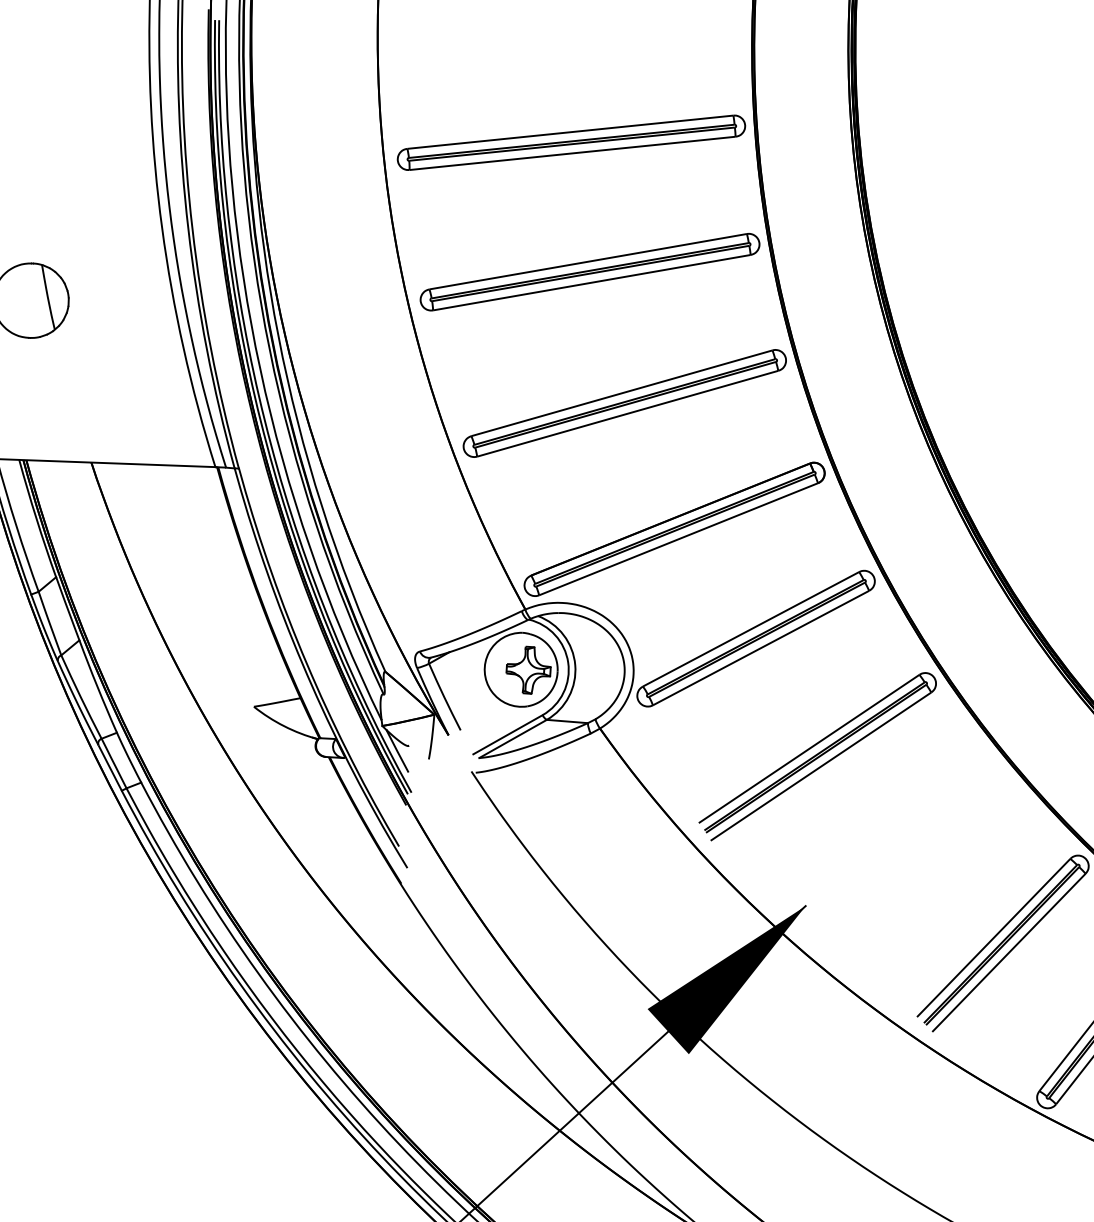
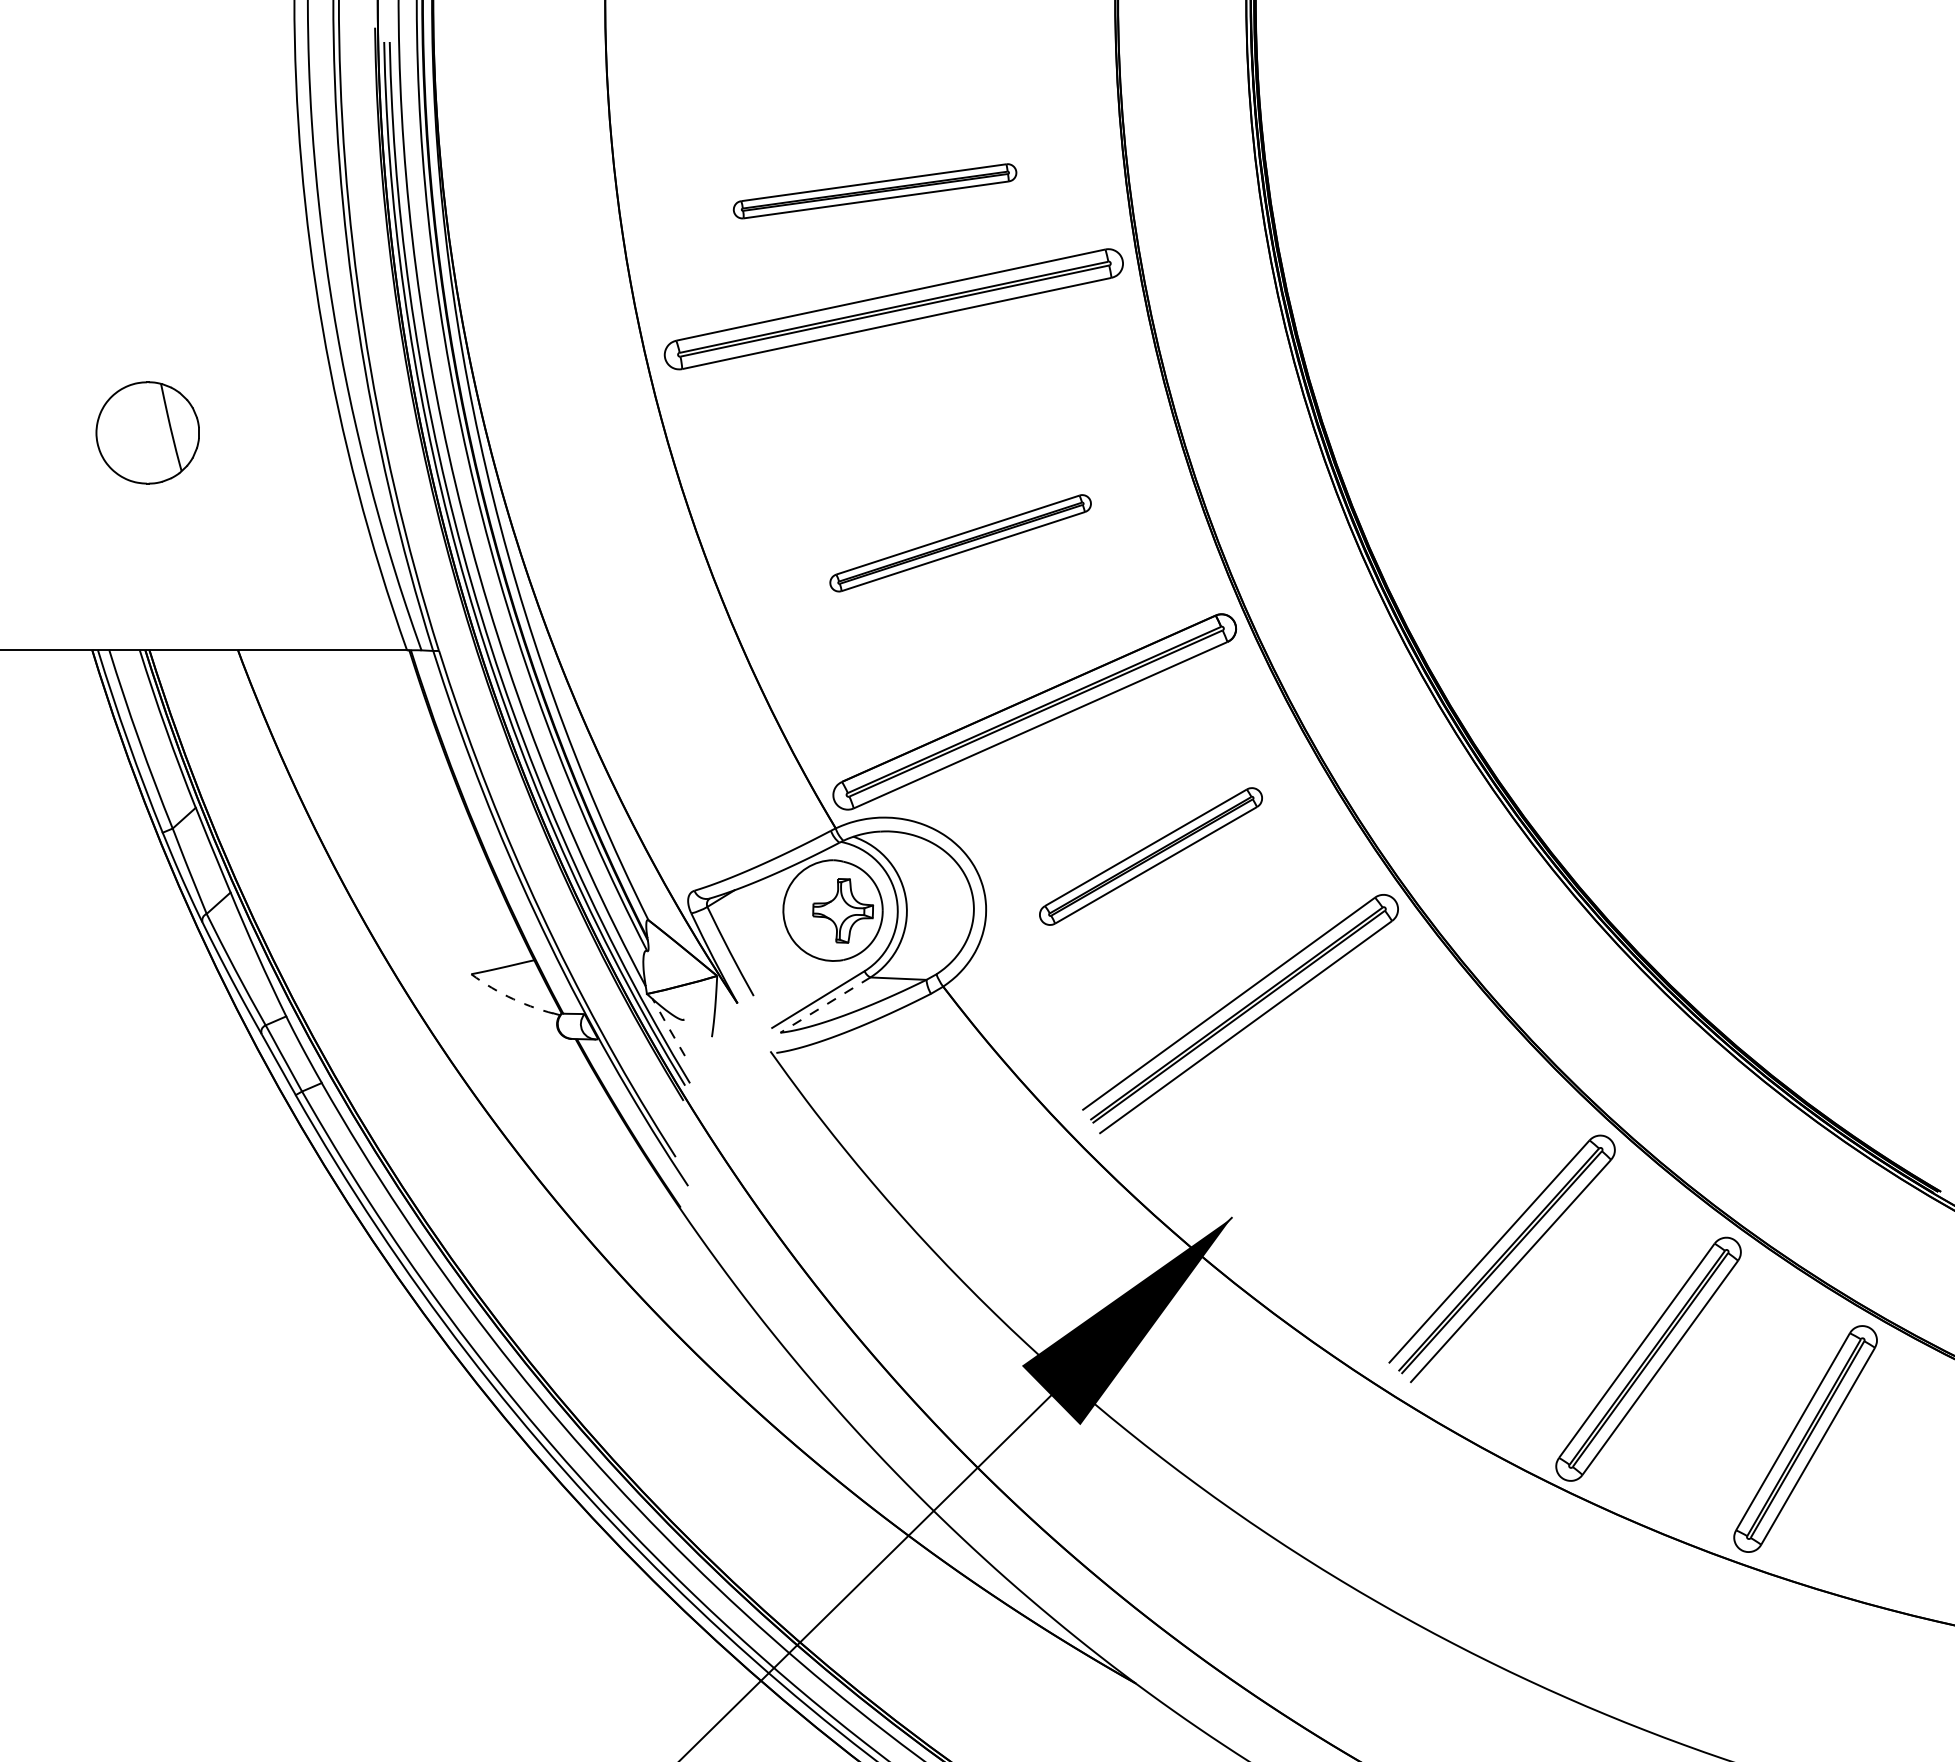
part: (570, 143) -> (874, 191), size x0.6
part: (589, 272) -> (893, 309), moved
part: (624, 403) -> (960, 543), size x0.6
part: (755, 638) -> (1150, 856), size x0.7
arc: (284, 726) -> (513, 999), solid -> dashed
line: (513, 739) -> (825, 1005), solid -> dashed
line: (397, 751) -> (668, 1027), solid -> dashed

